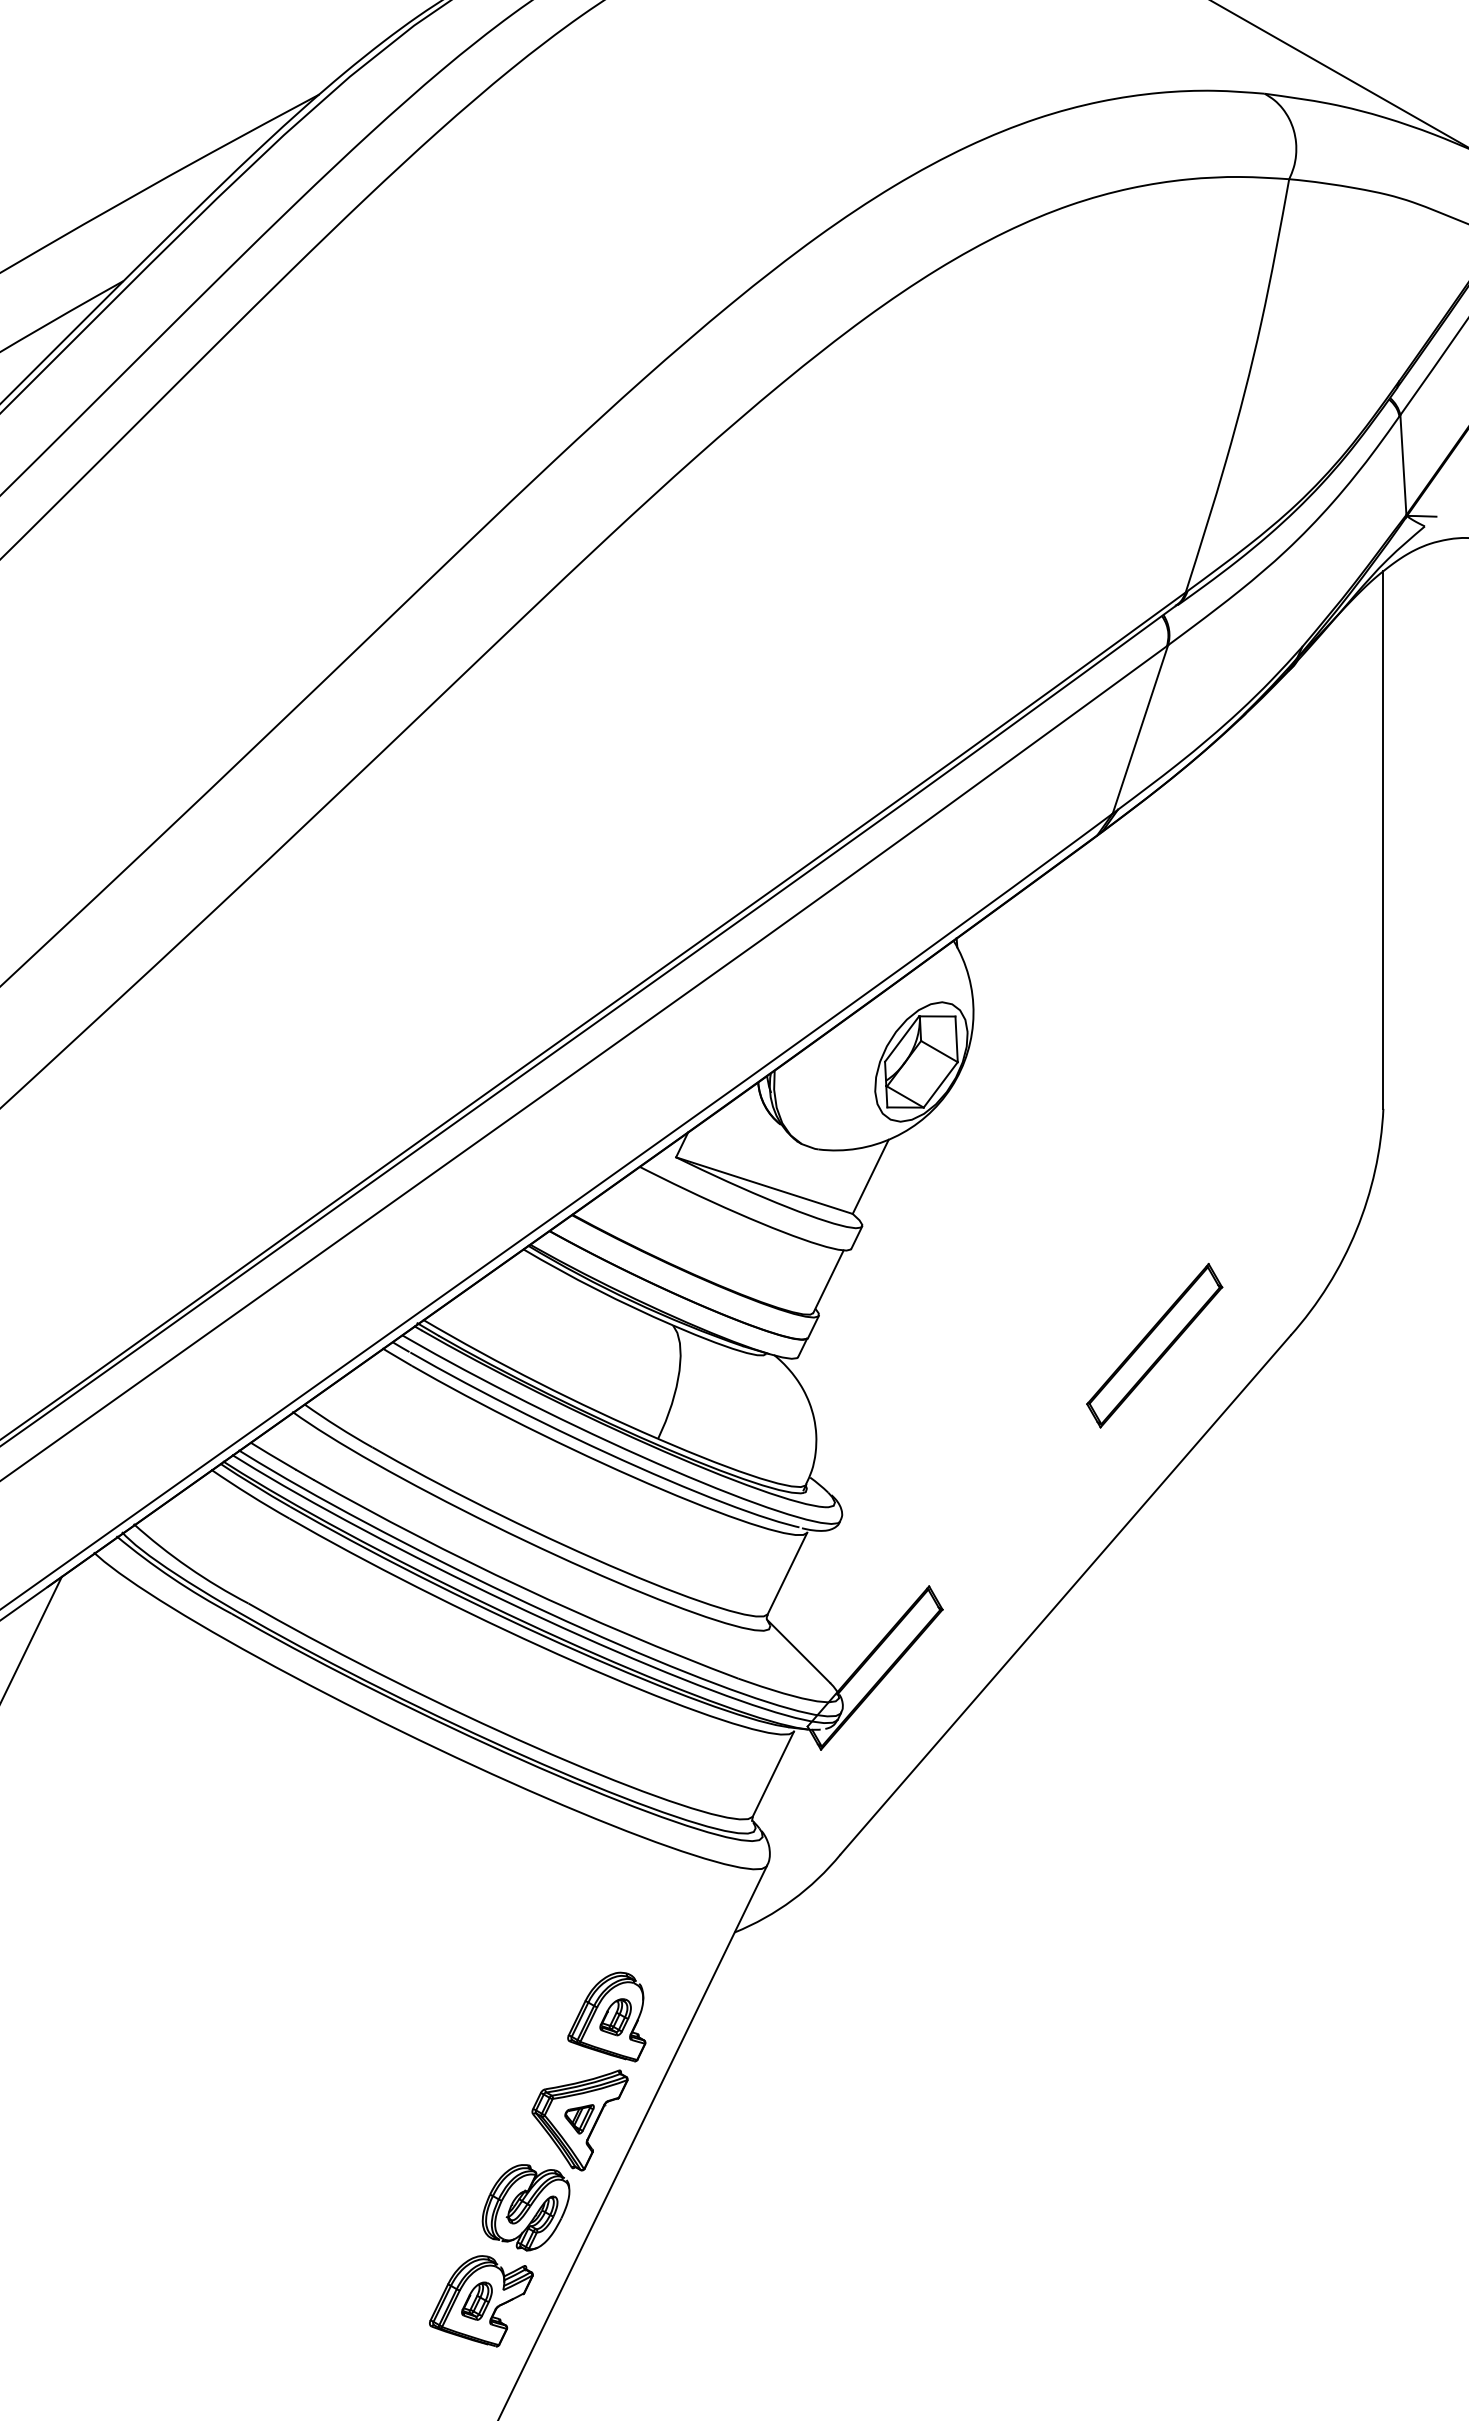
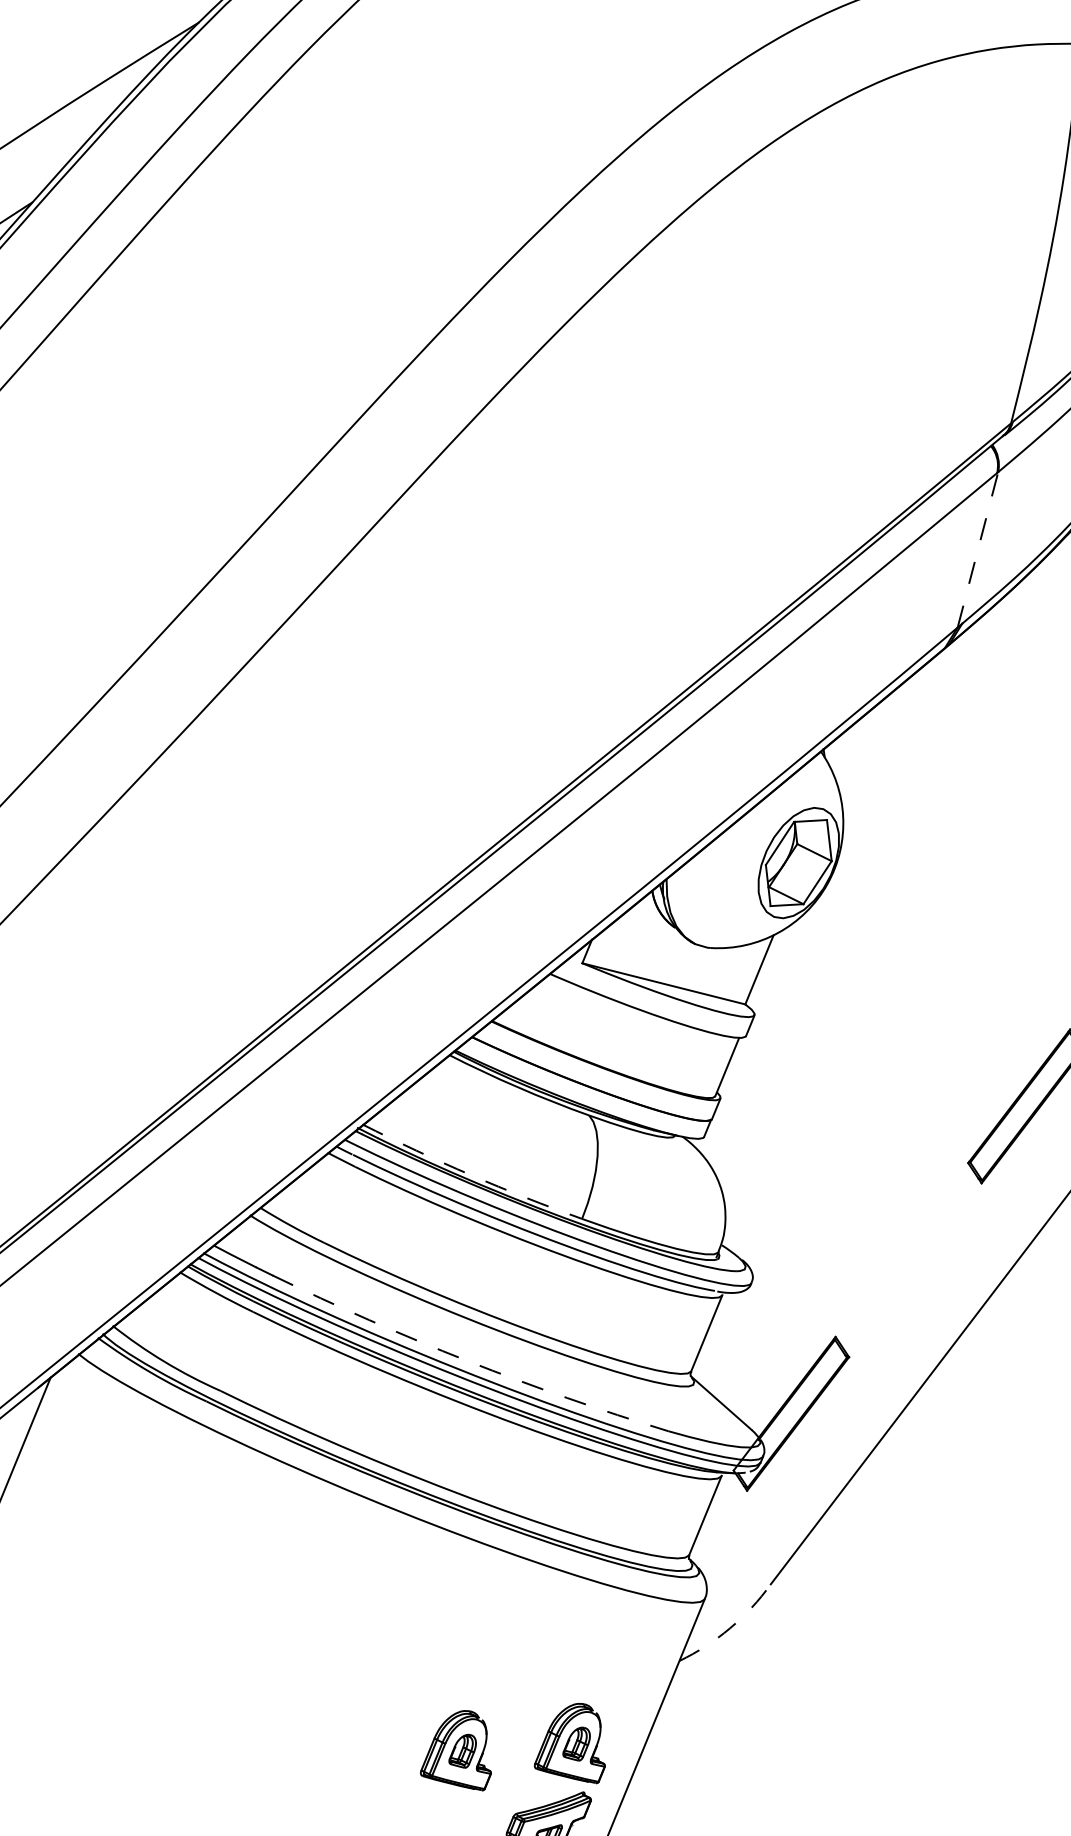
line: (1140, 729) -> (978, 549), solid -> dashed
arc: (538, 1382) -> (470, 1174), solid -> dashed
arc: (521, 1587) -> (467, 1361), solid -> dashed
arc: (792, 1900) -> (729, 1628), solid -> dashed
part: (480, 2016) -> (454, 1751), added

